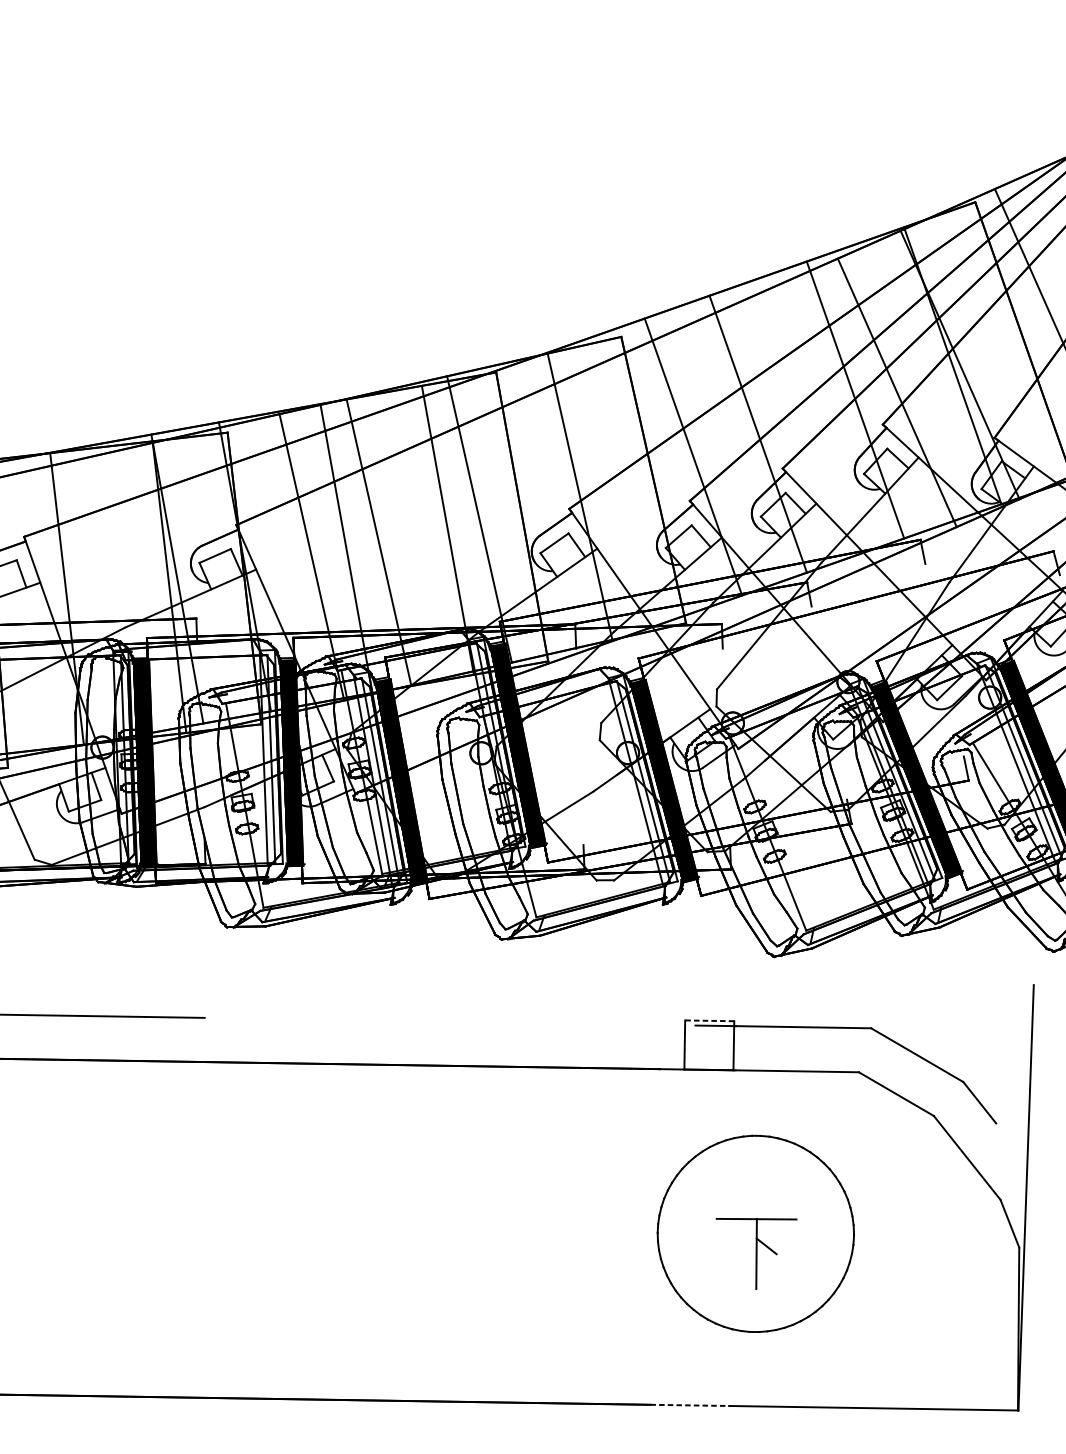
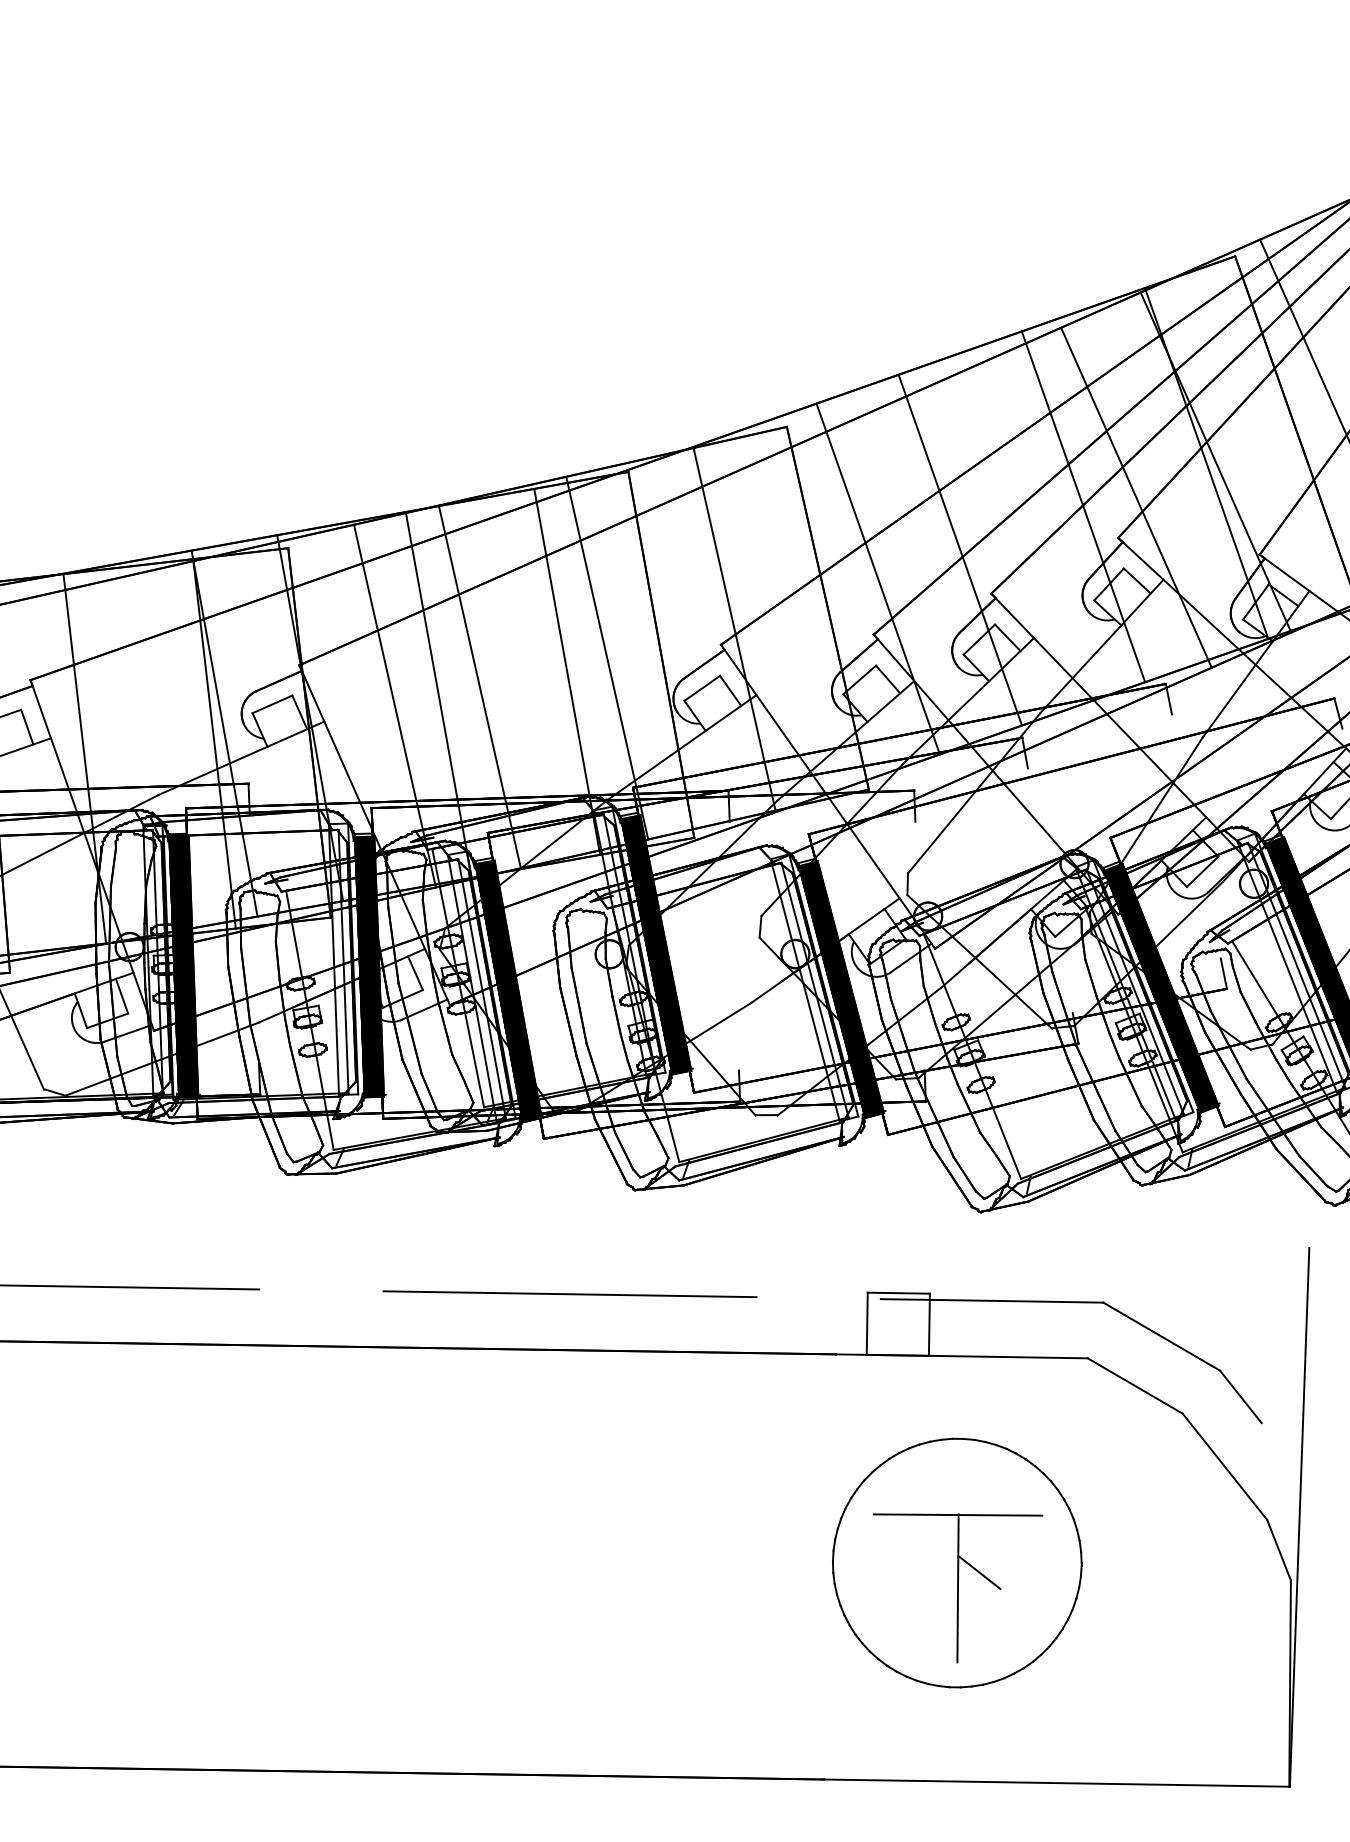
line: (449, 1021) -> (569, 1294), added
line: (709, 1021) -> (898, 1293), dashed -> solid
part: (756, 1253) -> (958, 1588), size x1.67
line: (689, 1405) -> (873, 1780), dashed -> solid

